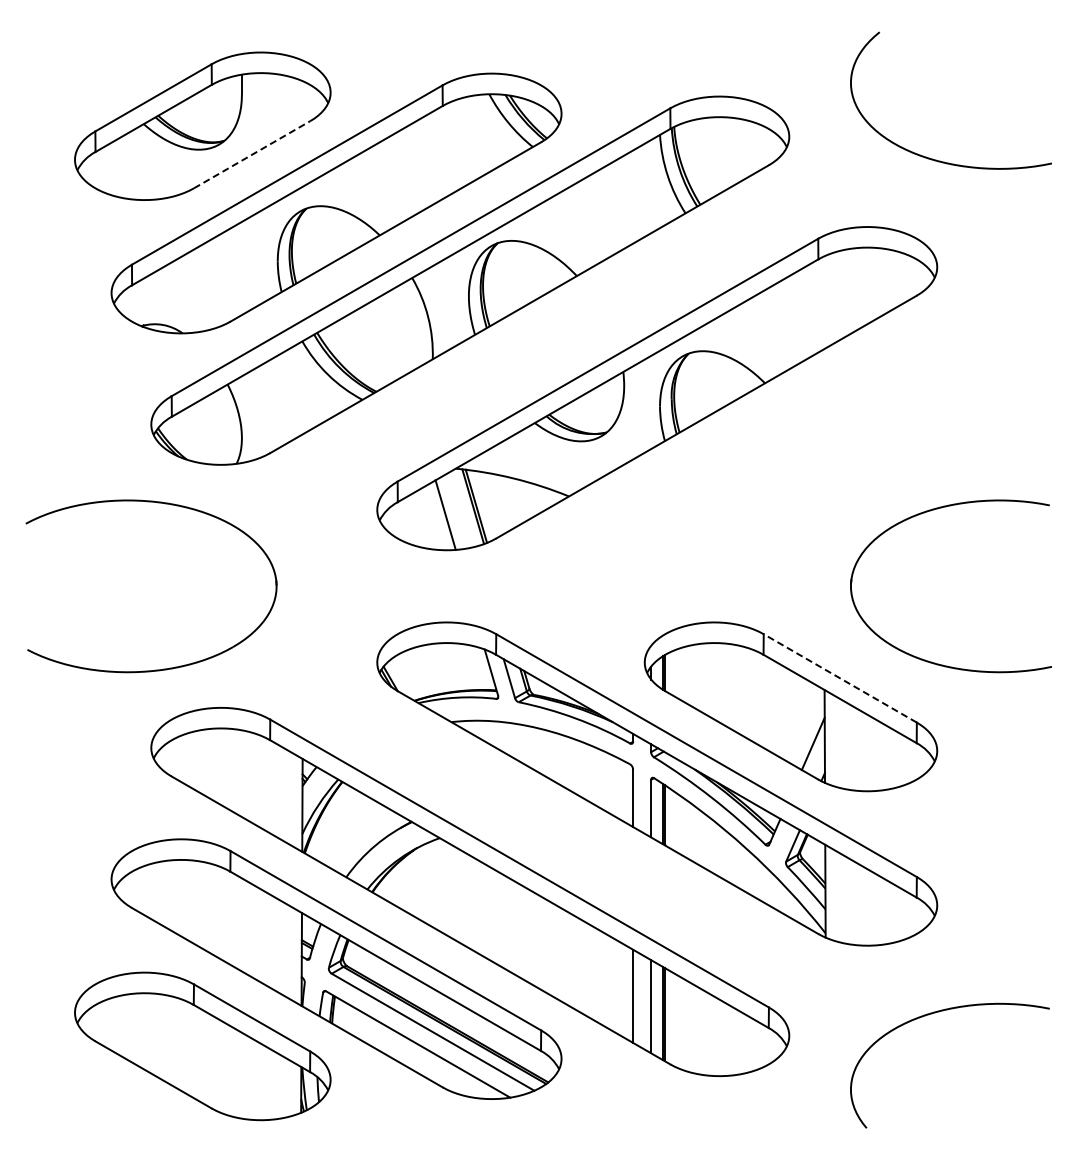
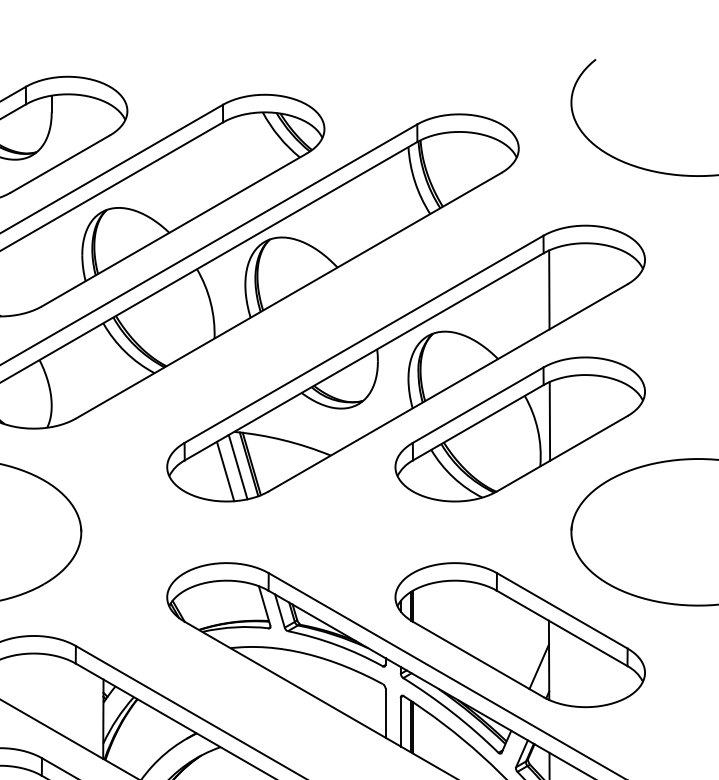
line: (252, 154) -> (60, 163), dashed -> solid
line: (824, 302) -> (548, 290), added
part: (790, 465) -> (519, 429), added
line: (460, 509) -> (238, 466), added
line: (839, 678) -> (561, 610), dashed -> solid

